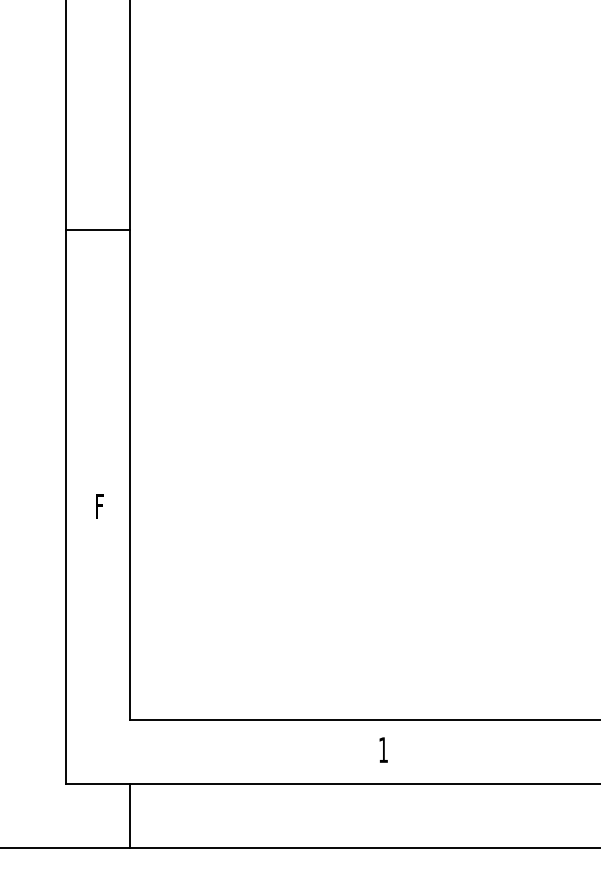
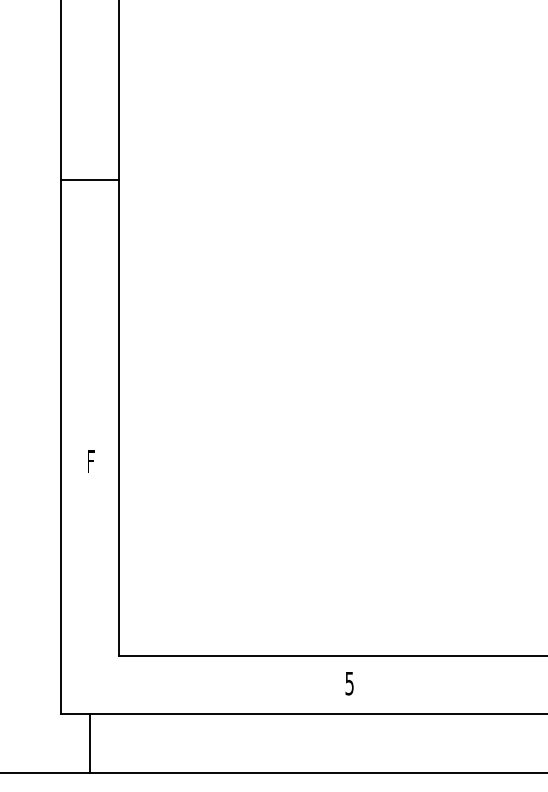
line: (98, 230) -> (89, 180), moved
text: (383, 750) -> (349, 683), 1 -> 5
line: (130, 815) -> (89, 743), moved

